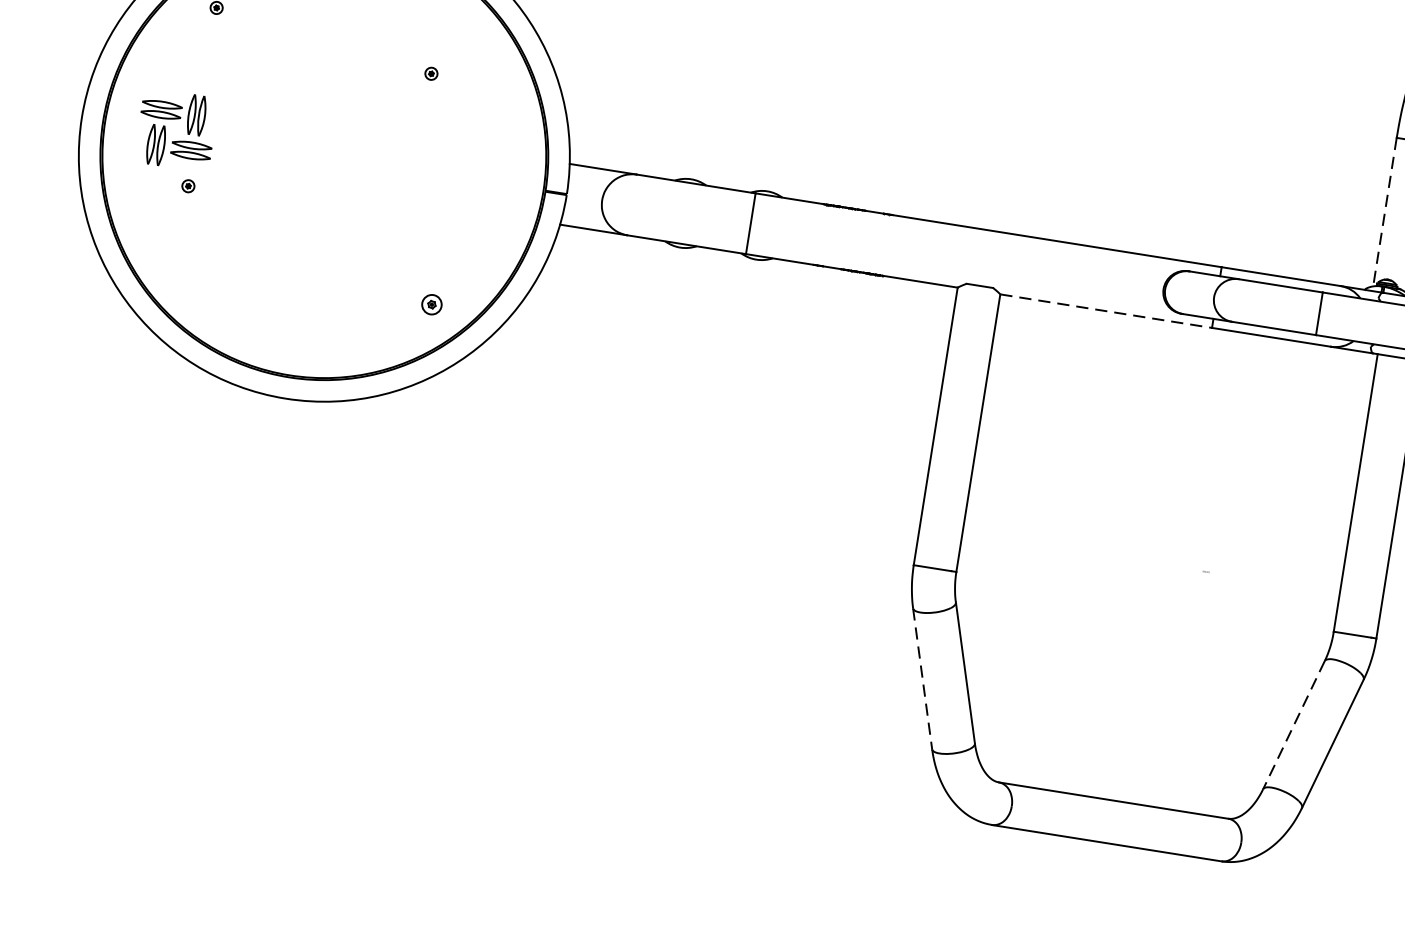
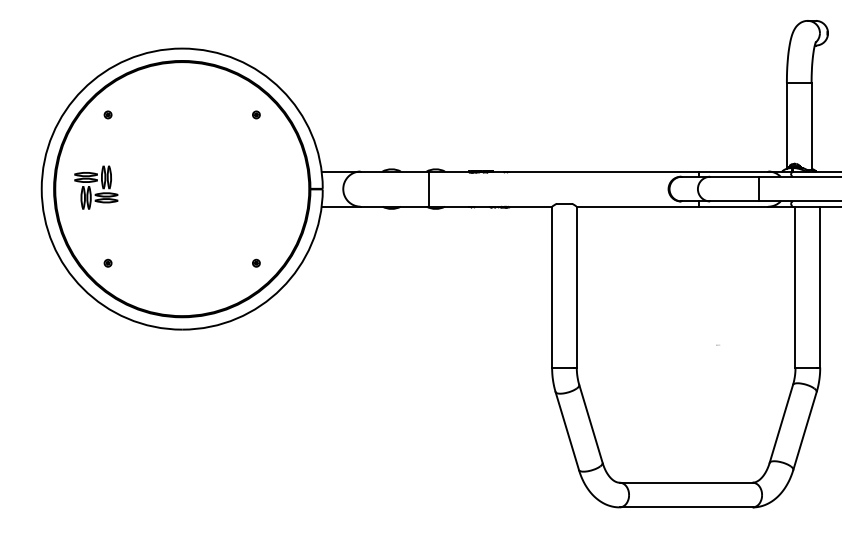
part: (431, 73) -> (256, 114), moved
part: (187, 184) -> (107, 262), moved
line: (1384, 213) -> (786, 126), dashed -> solid
part: (432, 303) -> (256, 262), size x0.62
line: (1106, 310) -> (638, 206), dashed -> solid
line: (922, 679) -> (567, 431), dashed -> solid
line: (1294, 724) -> (781, 423), dashed -> solid

